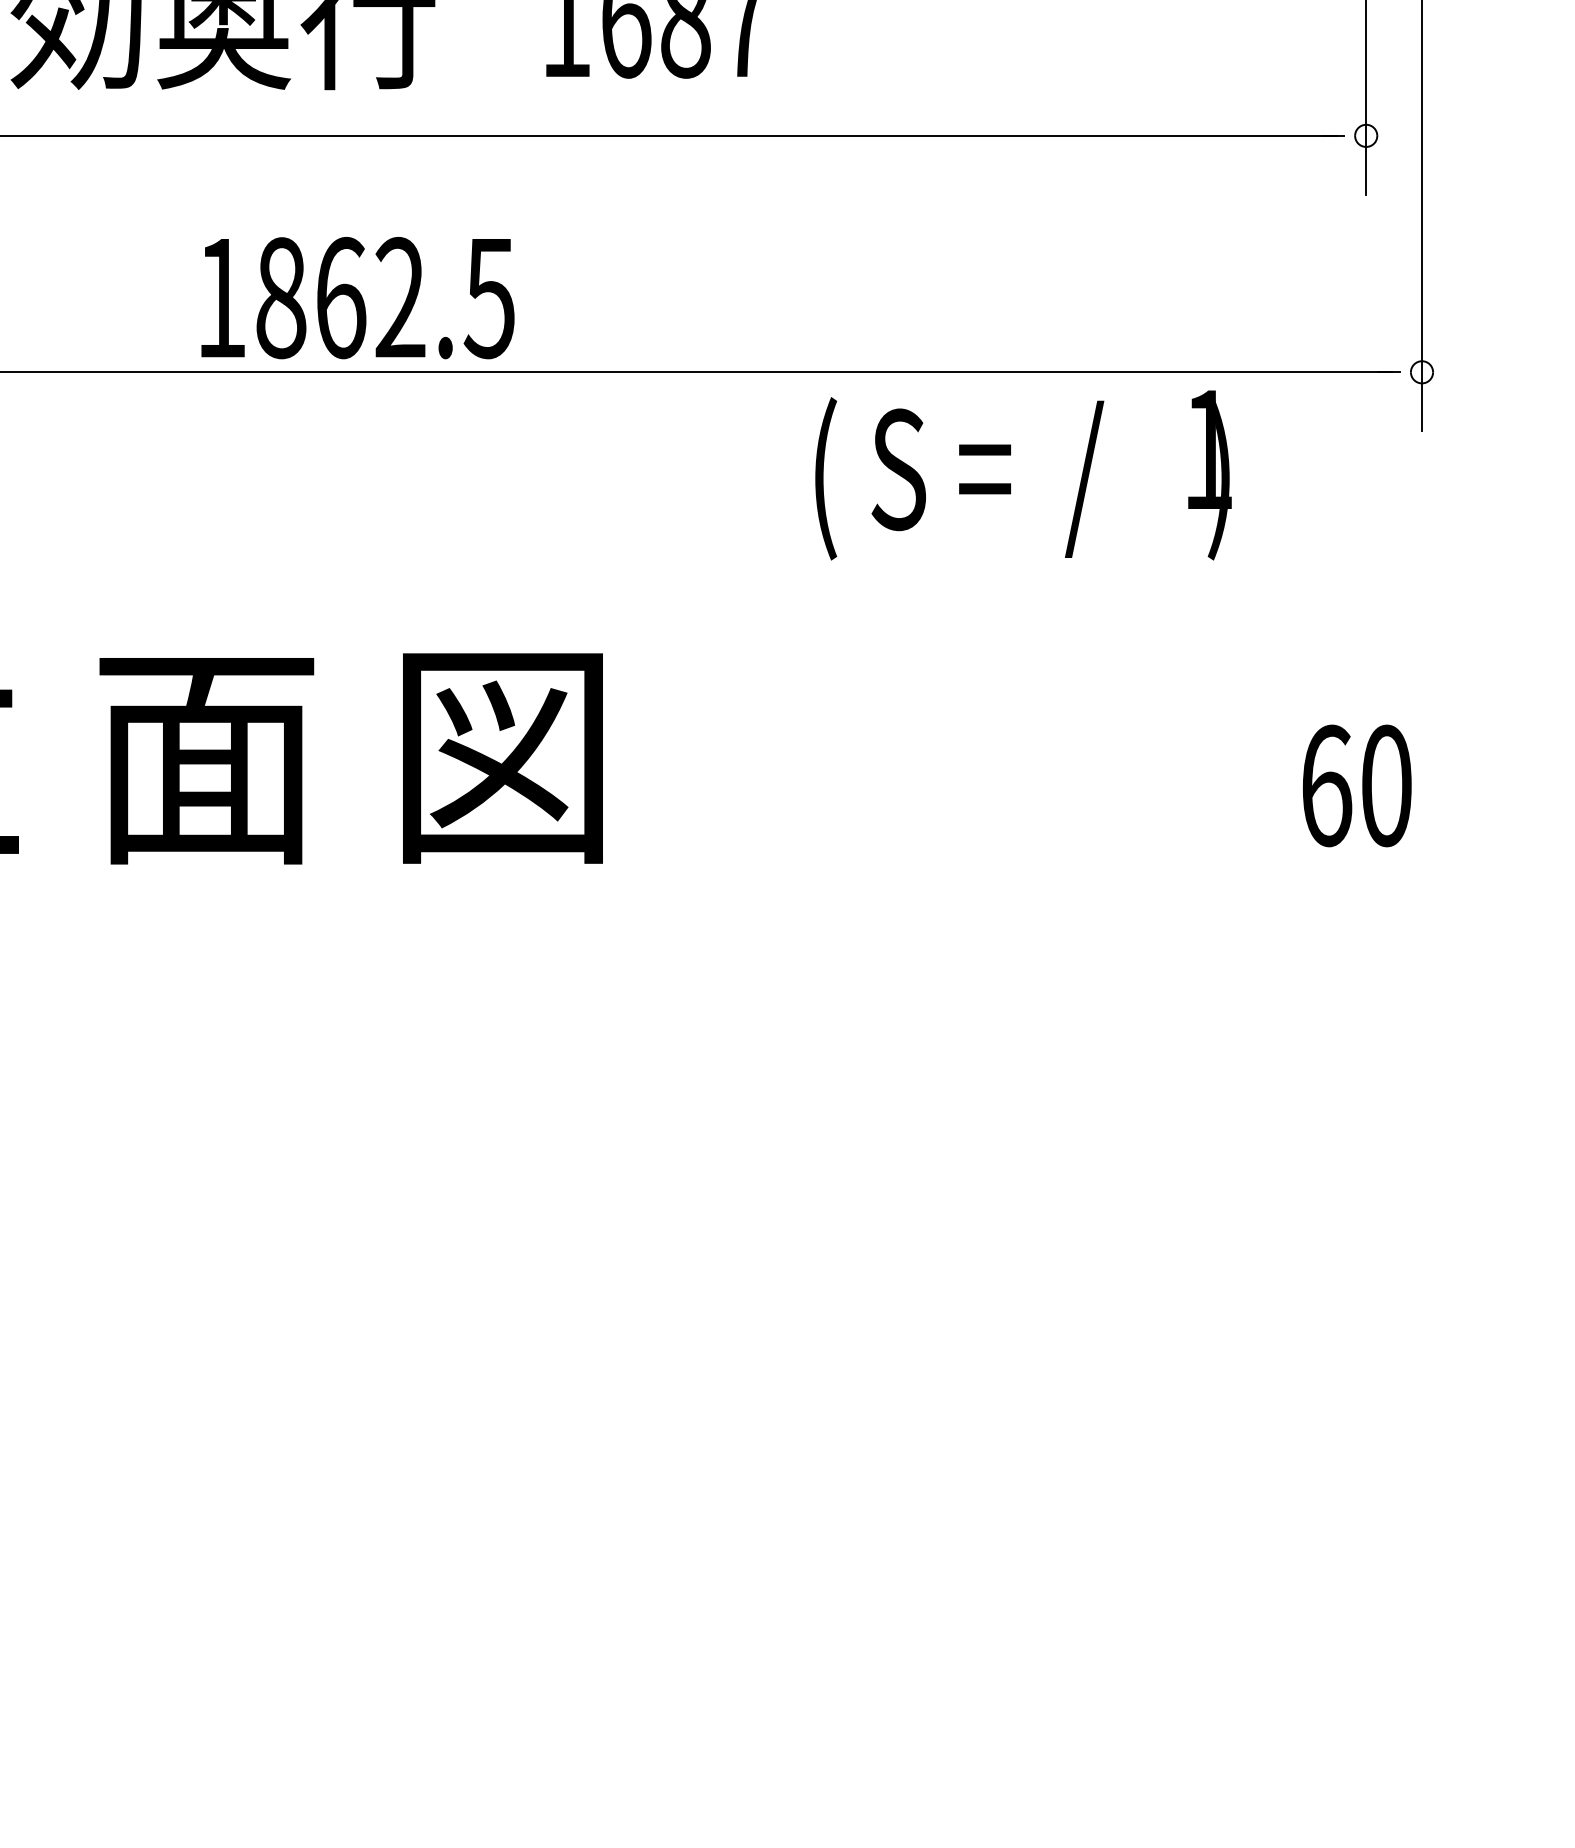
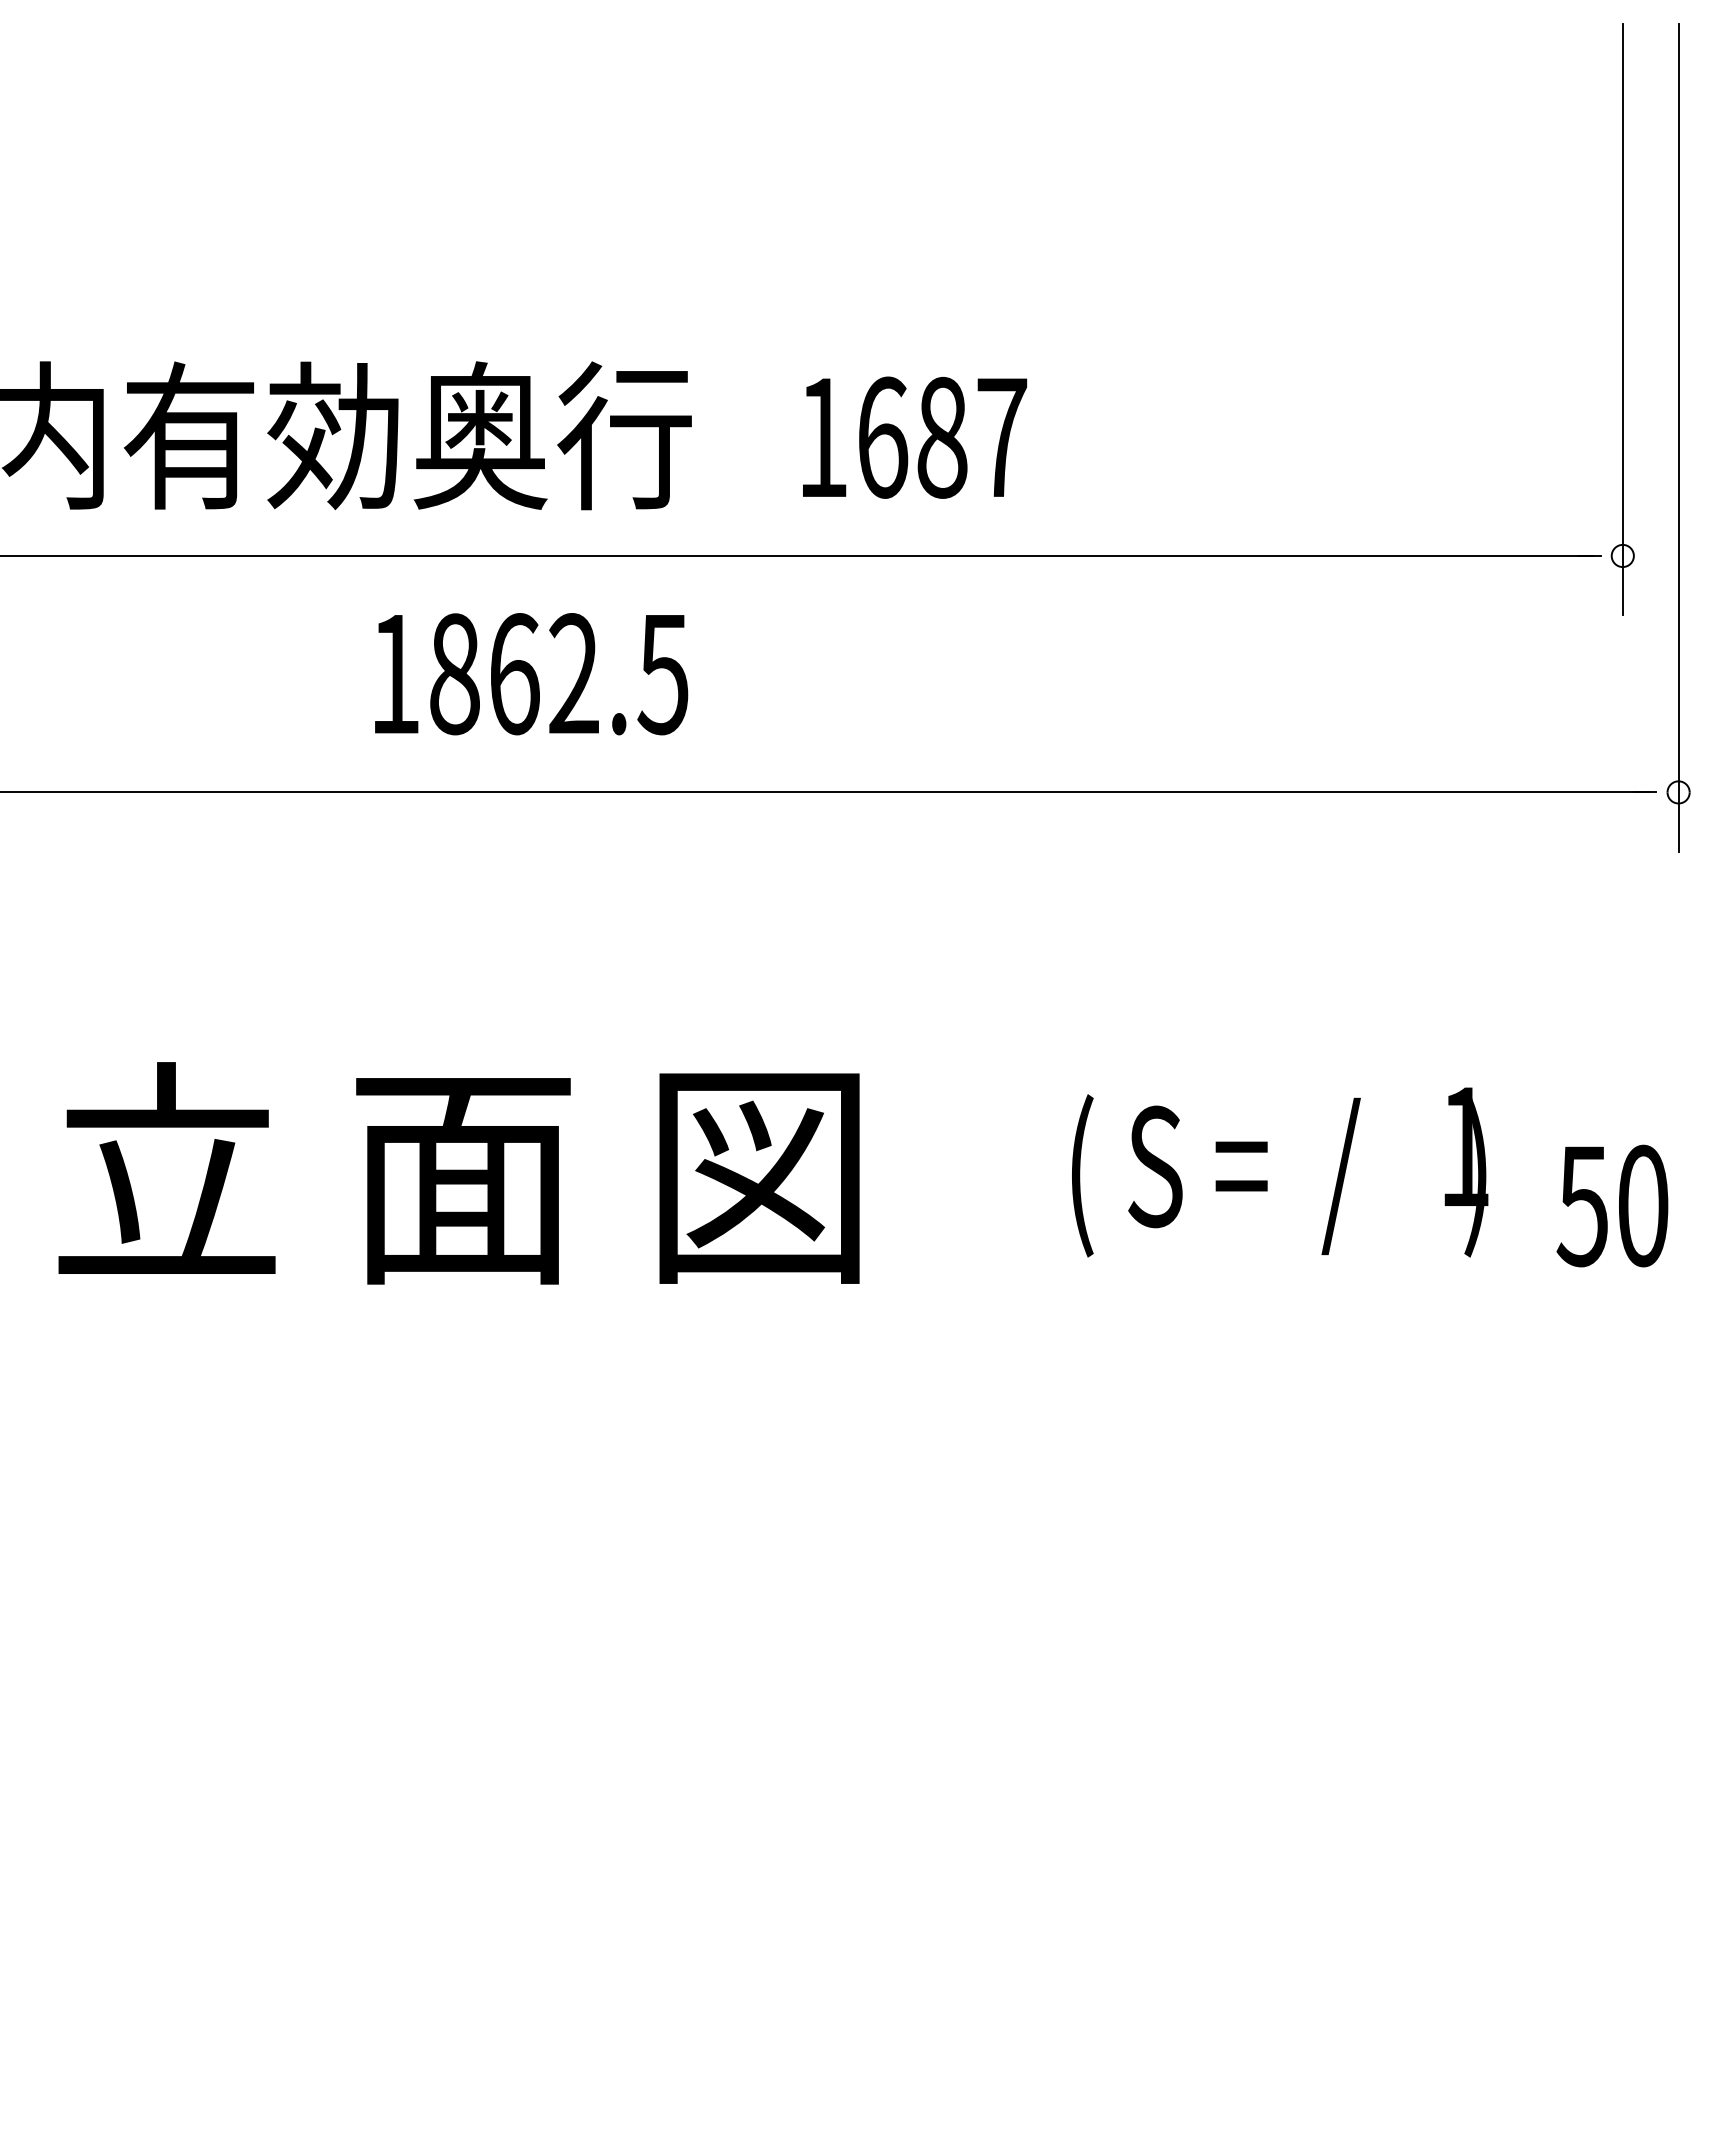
text: (357, 298) -> (531, 674), moved
text: (1023, 475) -> (1280, 1172), moved
text: (1325, 785) -> (1582, 1205), 60 -> 50

